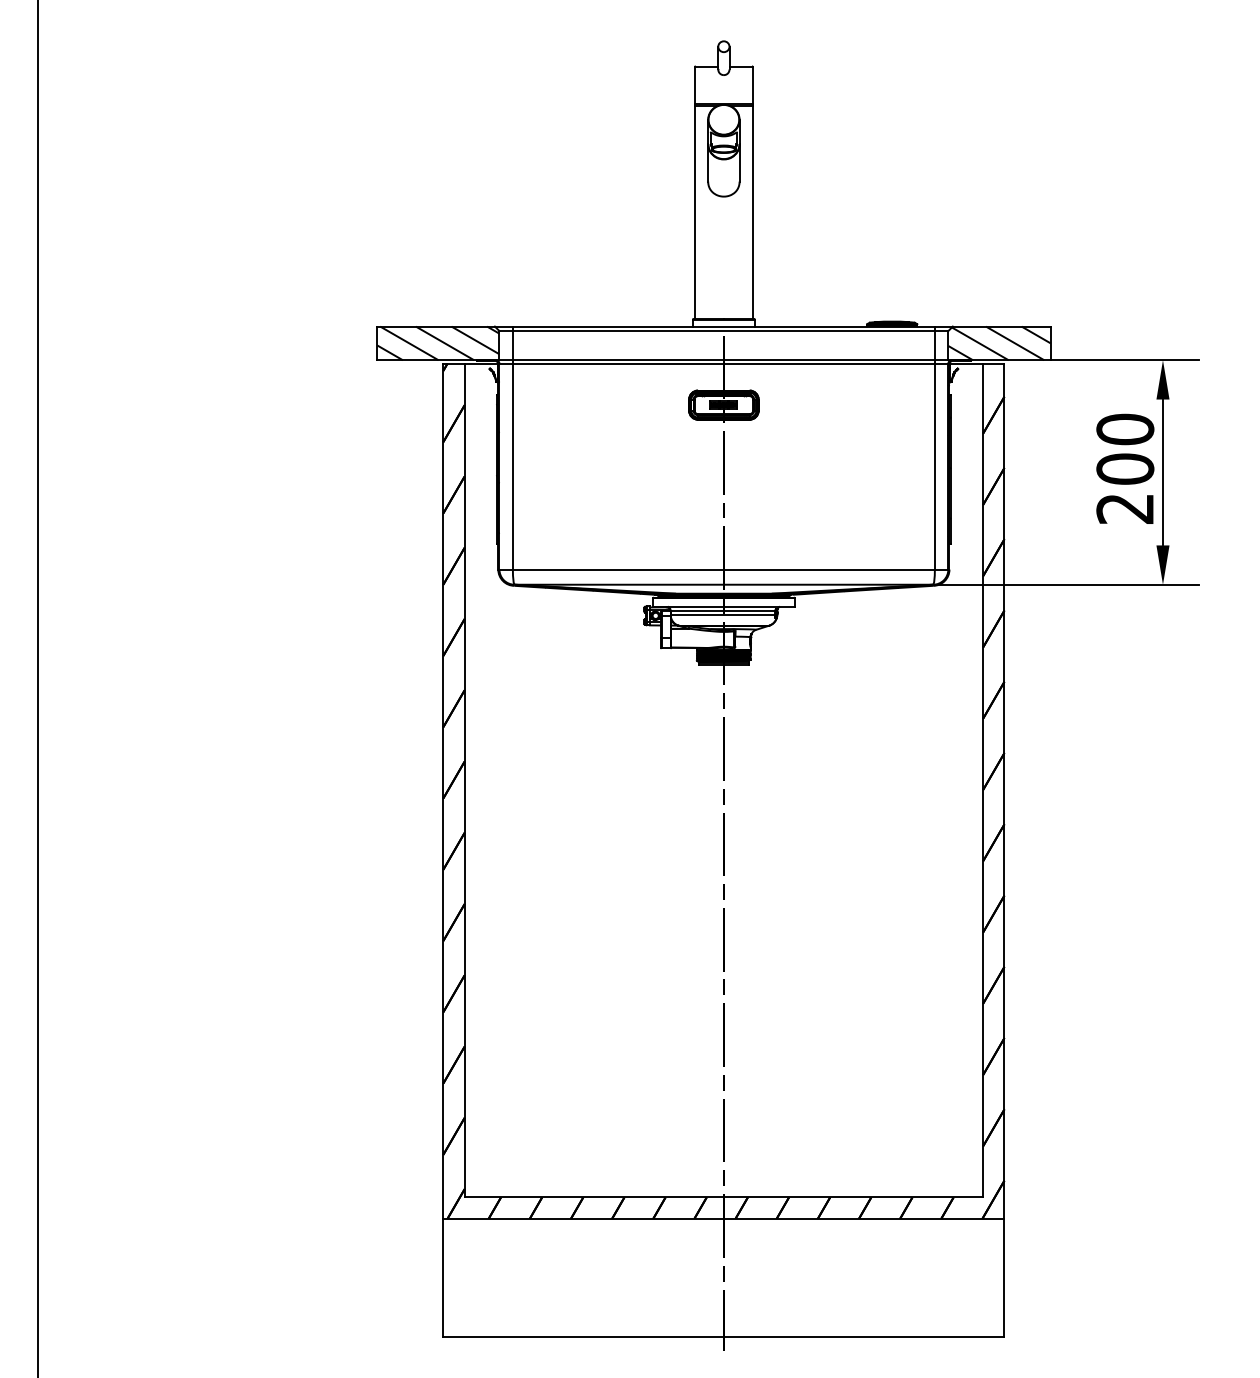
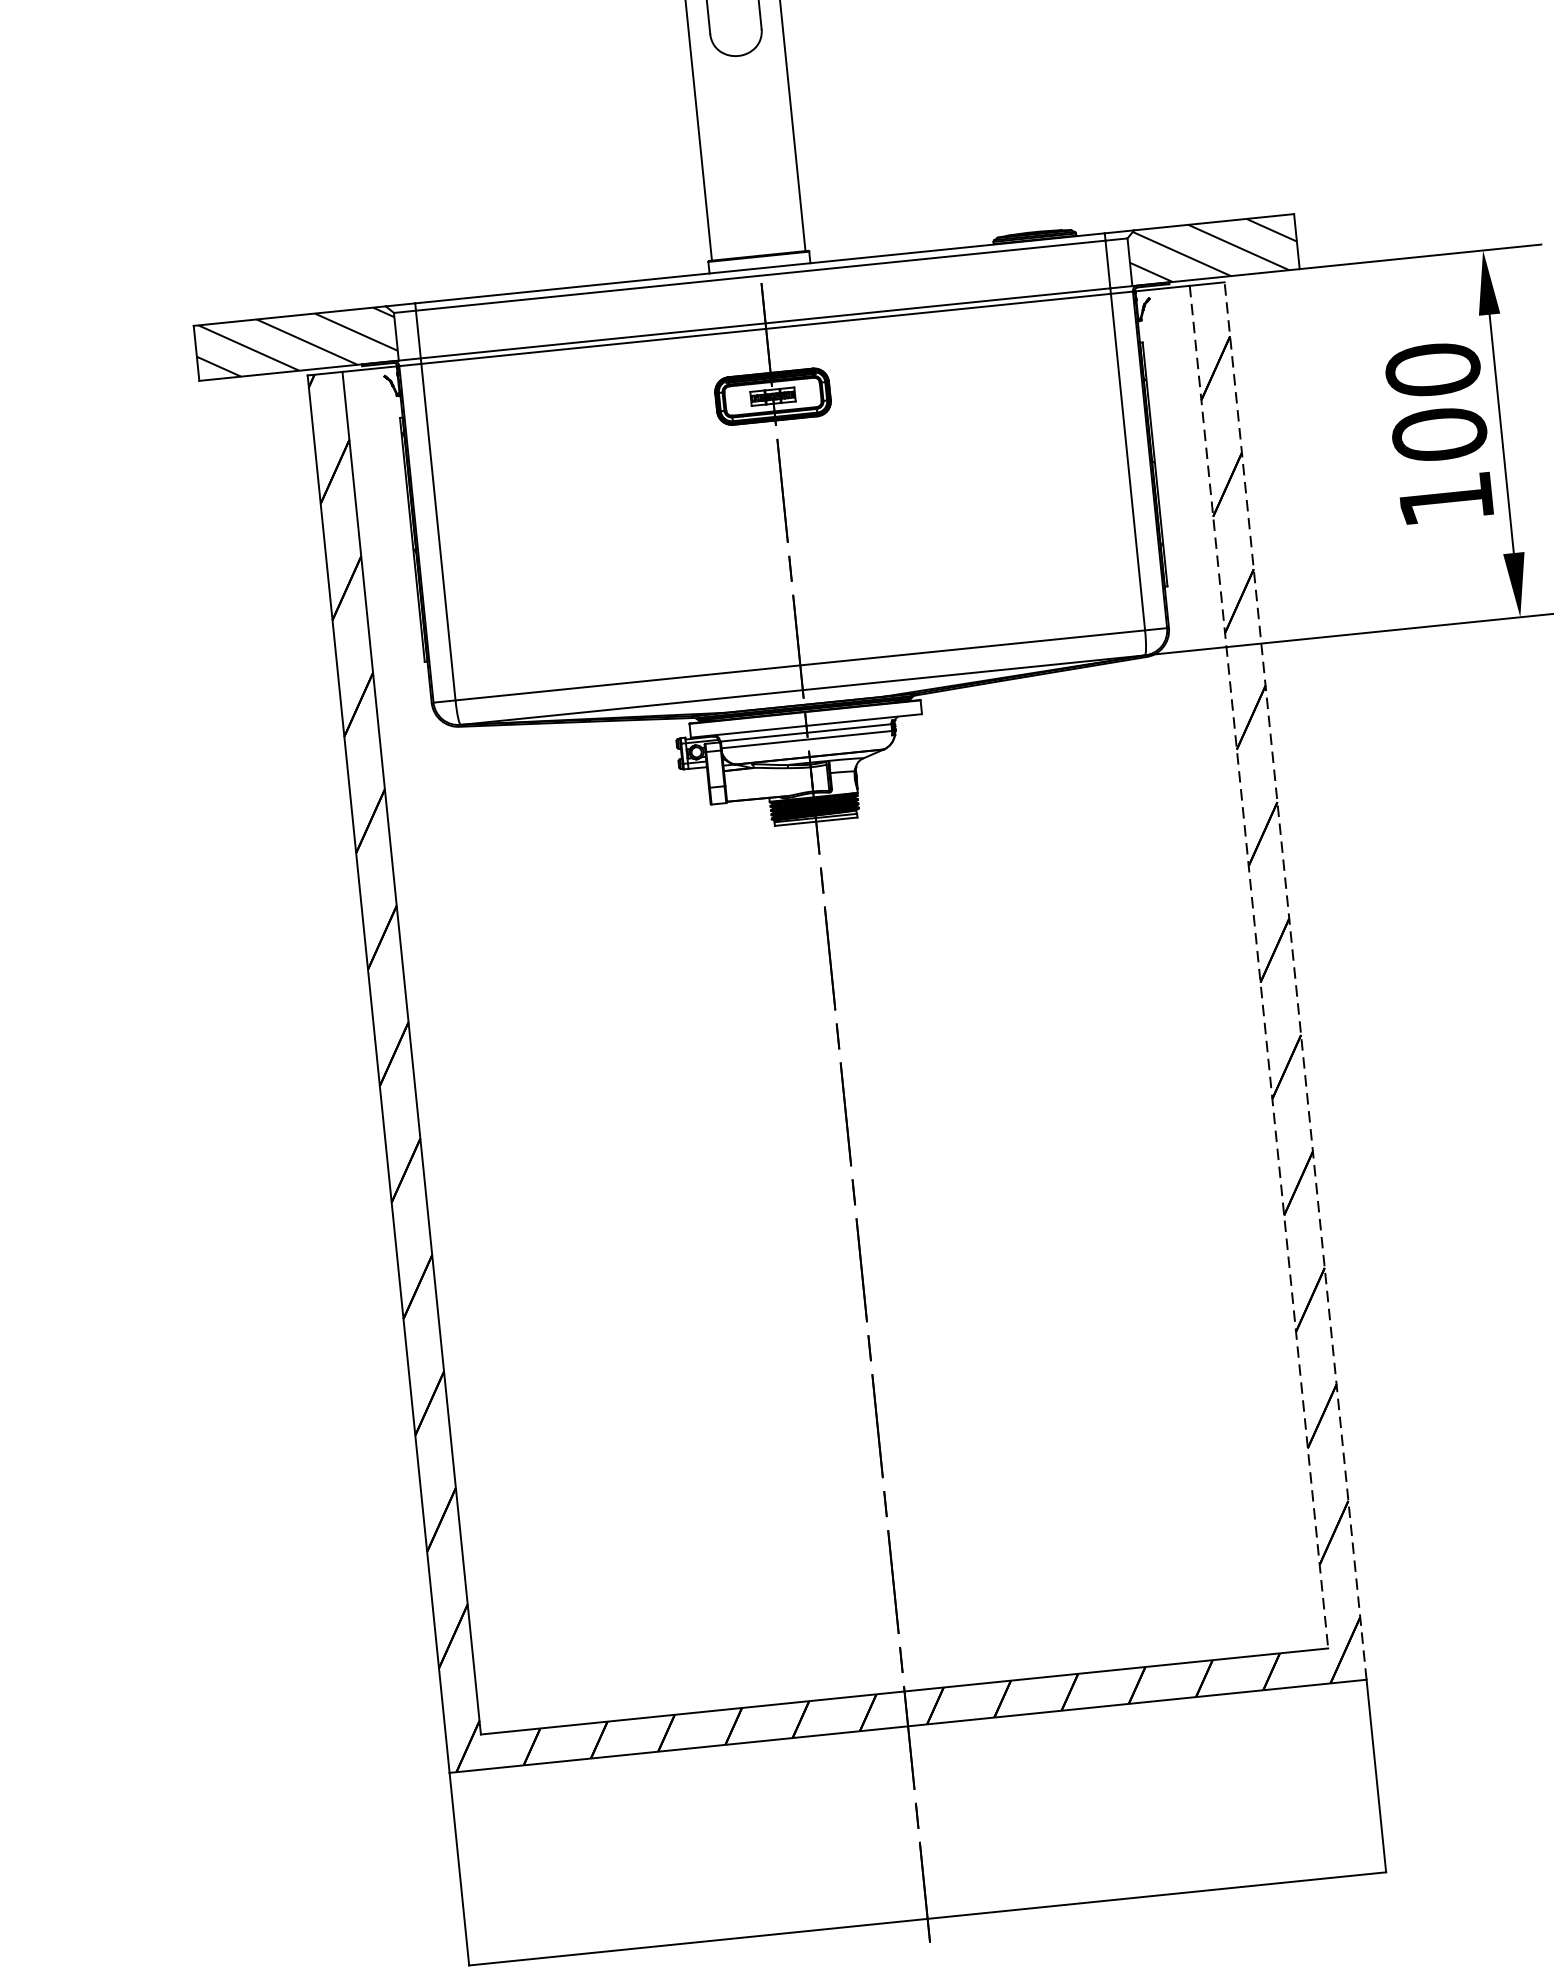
text: (1124, 508) -> (1444, 499), 200 -> 100
line: (983, 780) -> (1259, 966), solid -> dashed
line: (1004, 791) -> (1295, 981), solid -> dashed

